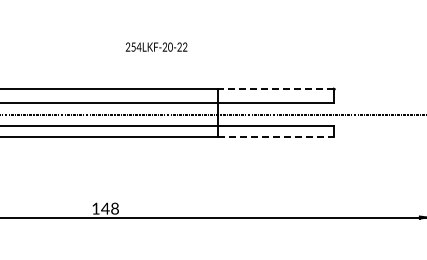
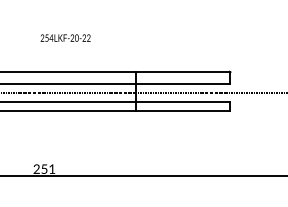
text: (156, 46) -> (65, 37), moved
line: (275, 88) -> (182, 71), dashed -> solid
line: (275, 137) -> (182, 111), dashed -> solid
text: (105, 208) -> (44, 169), 148 -> 251

